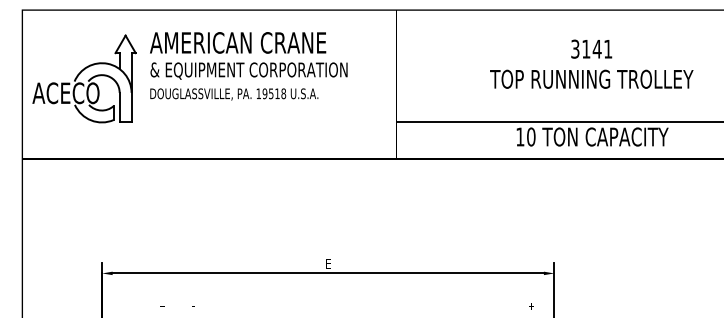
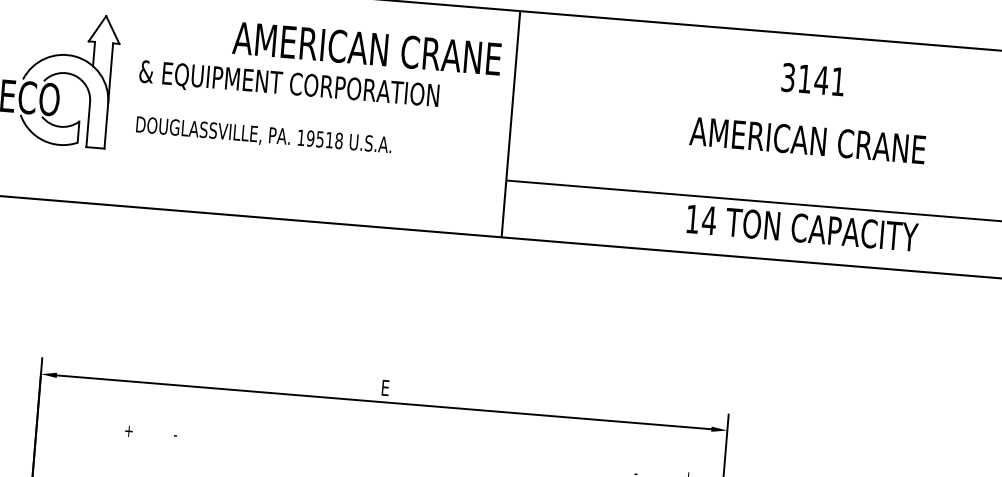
text: (238, 42) -> (367, 48), moved
text: (591, 48) -> (812, 78), moved
text: (591, 78) -> (807, 139), TOP RUNNING TROLLEY -> AMERICAN CRANE
text: (234, 94) -> (264, 135), moved
text: (530, 136) -> (708, 219), 10 -> 14

